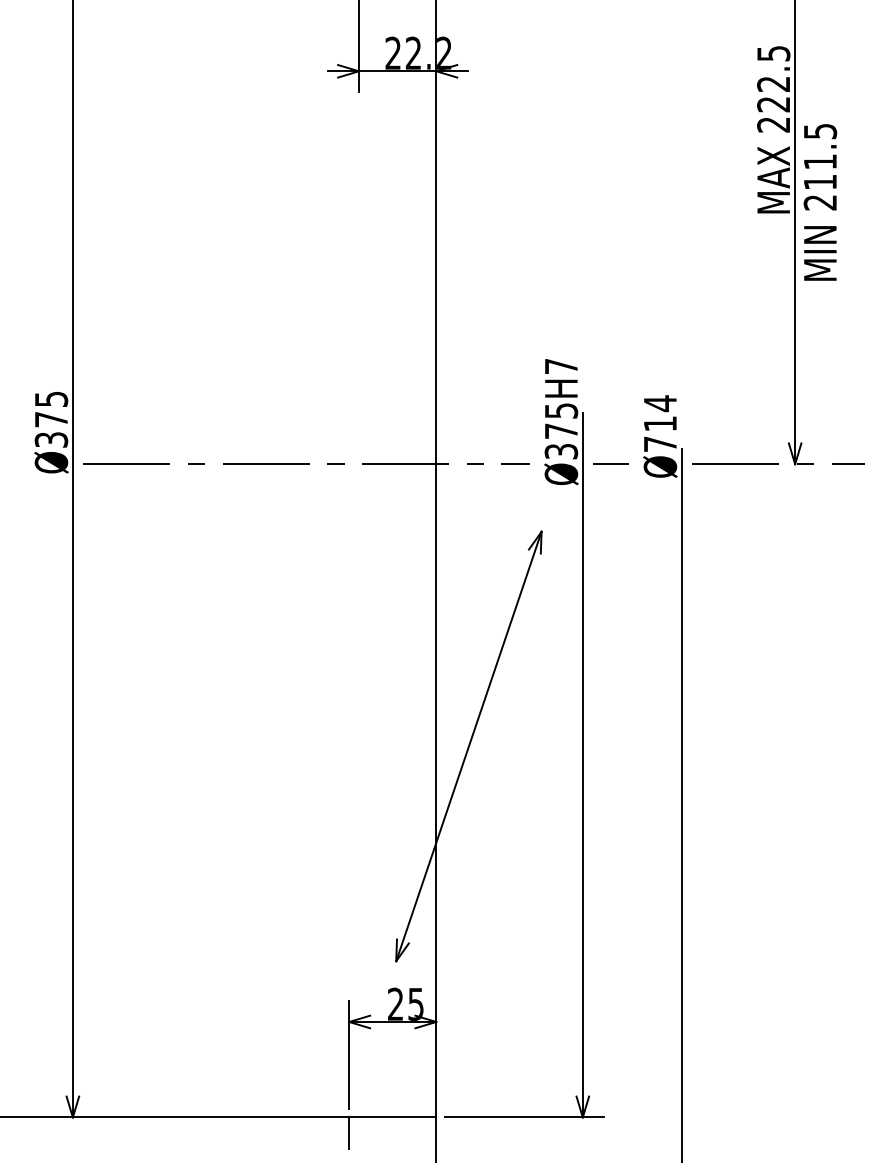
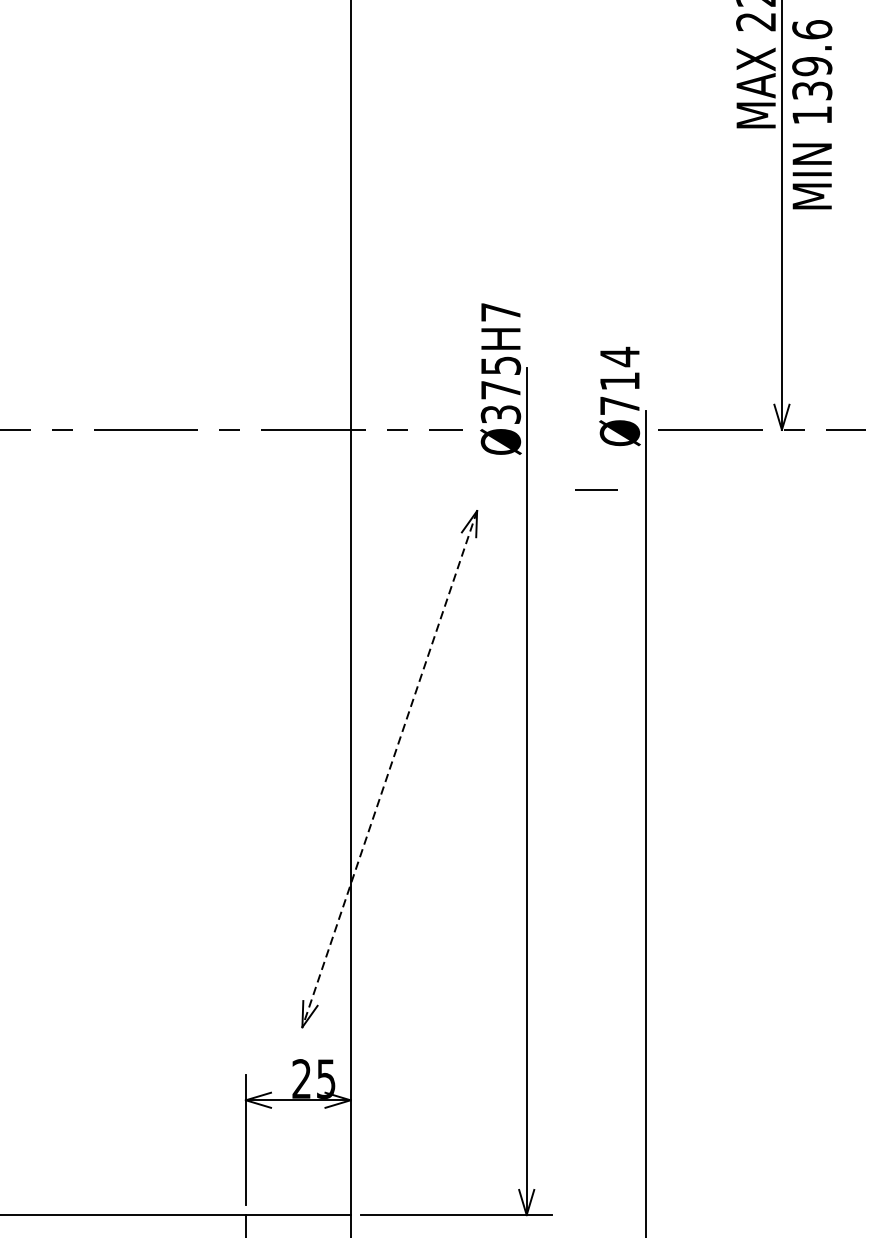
text: (820, 166) -> (812, 71), 211.5 -> 139.6
line: (610, 463) -> (596, 489), moved
line: (468, 746) -> (389, 769), solid -> dashed

